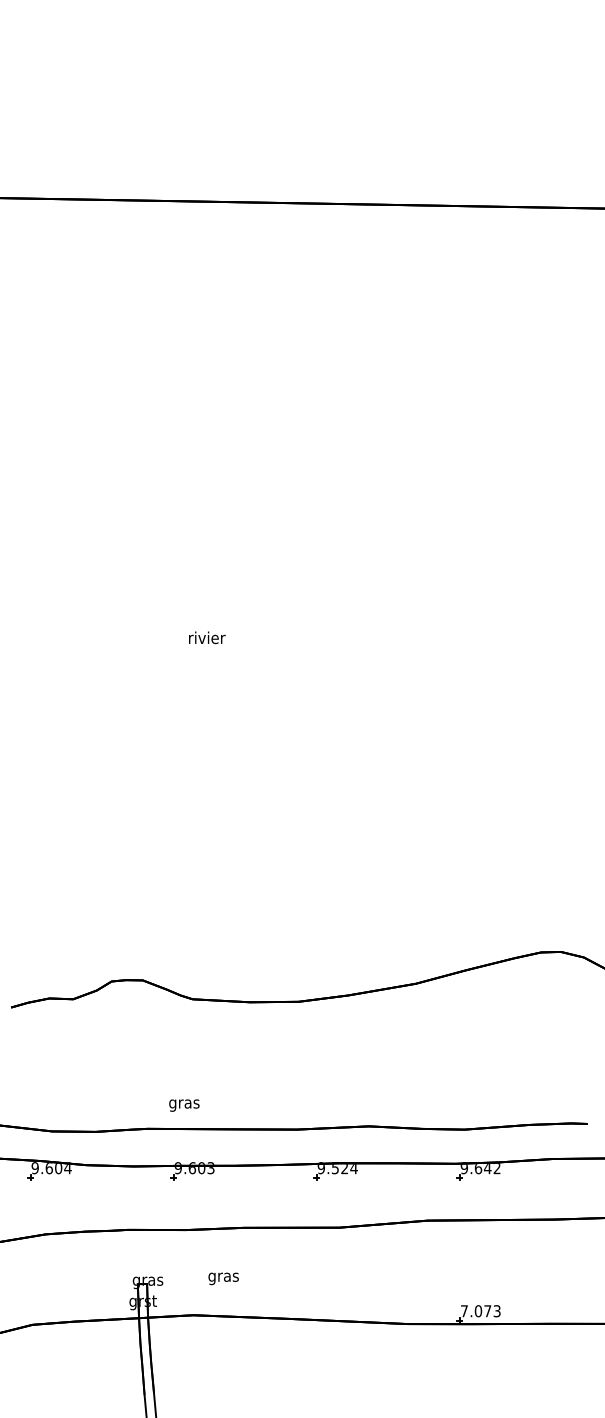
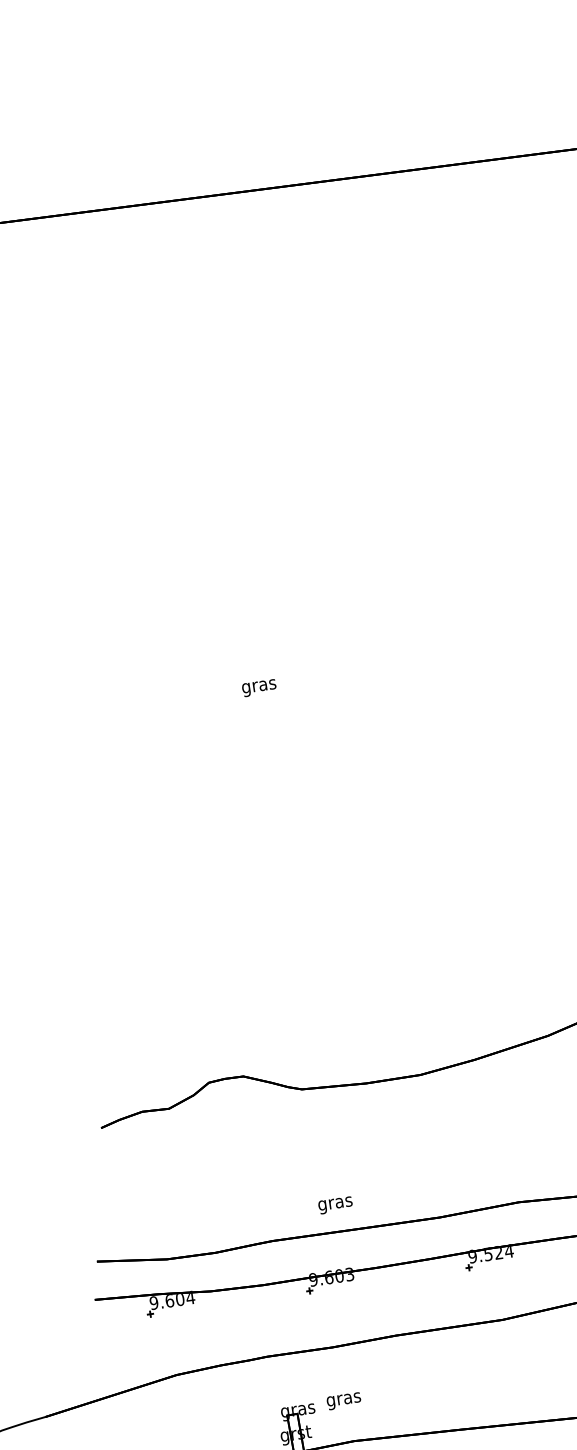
text: (207, 639) -> (260, 686), rivier -> gras
text: (184, 1105) -> (335, 1205), moved
text: (223, 1278) -> (343, 1400), moved

